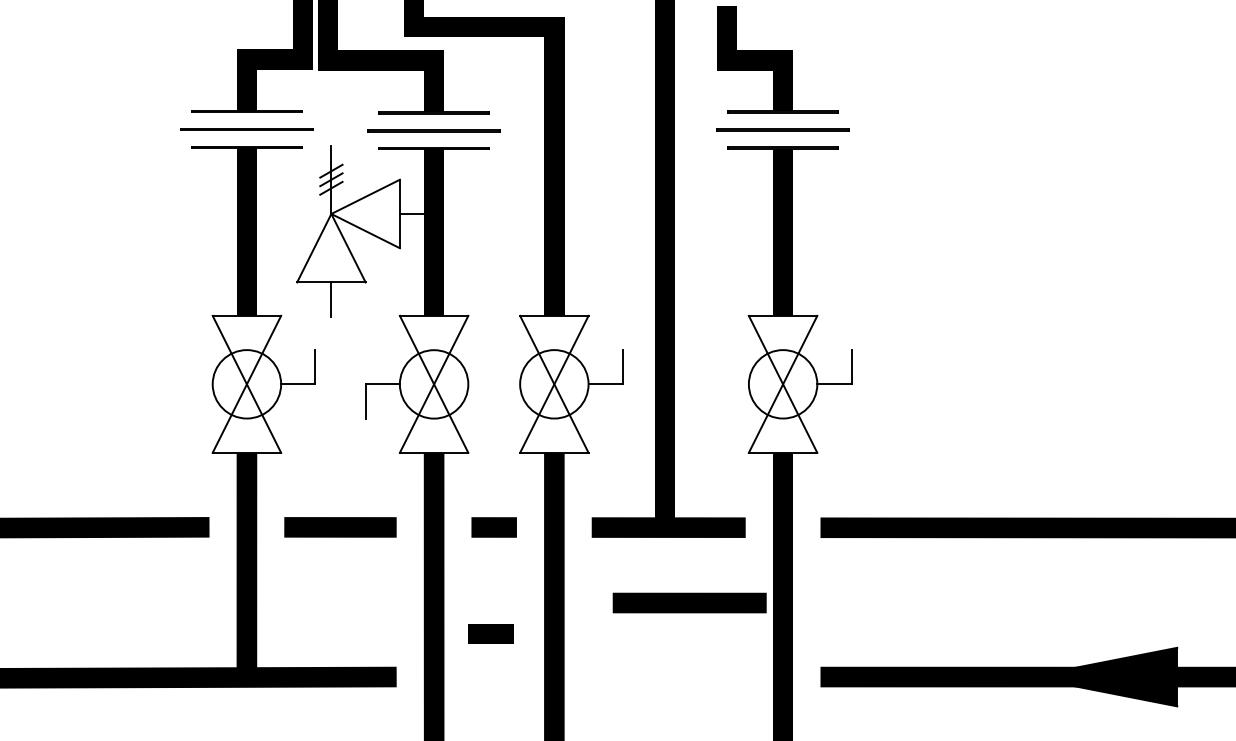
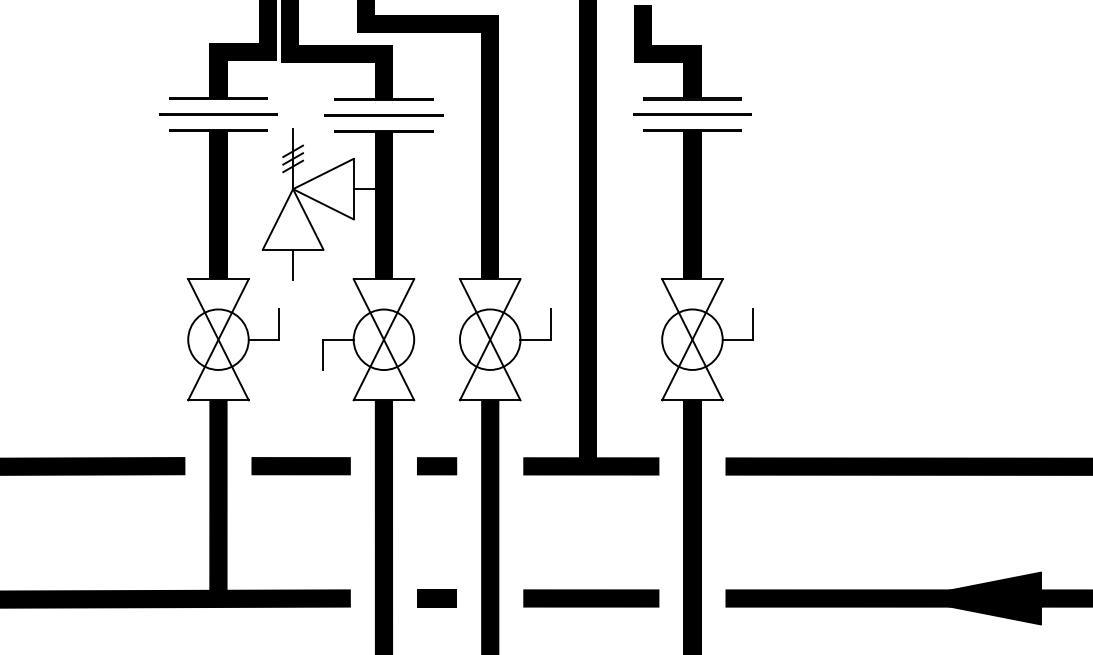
line: (689, 602) -> (591, 598), moved
line: (490, 633) -> (436, 598), moved

